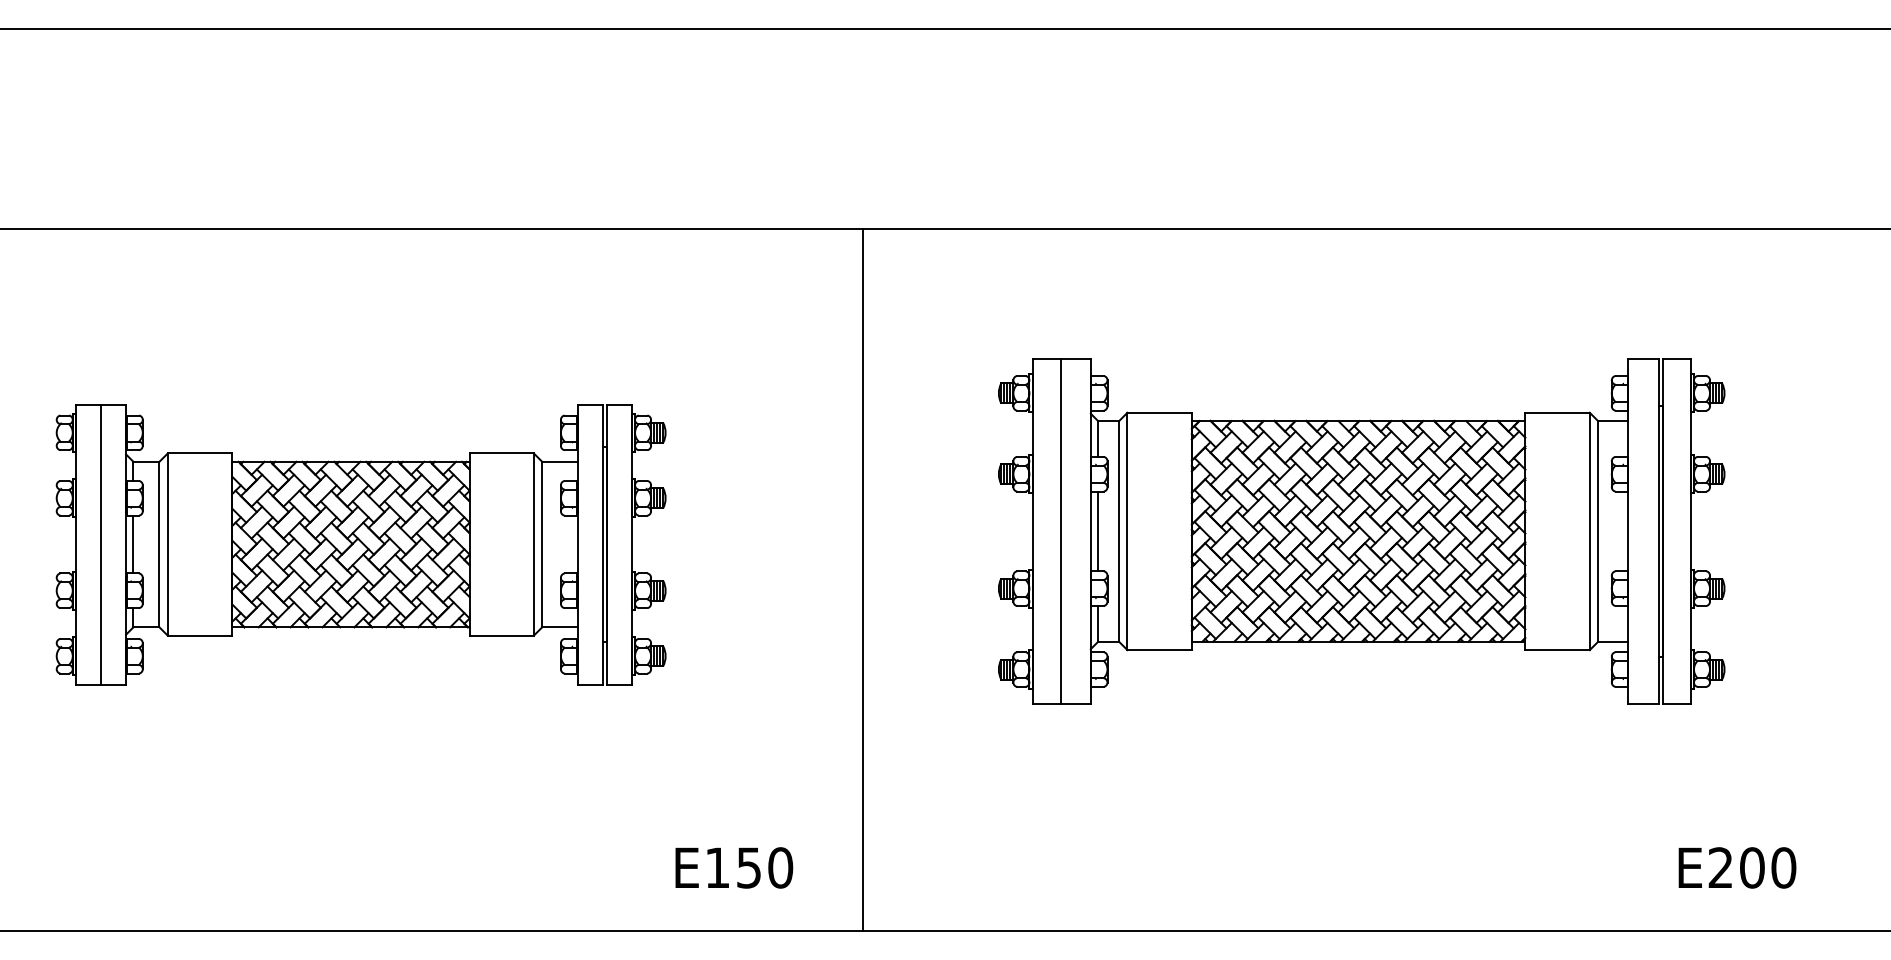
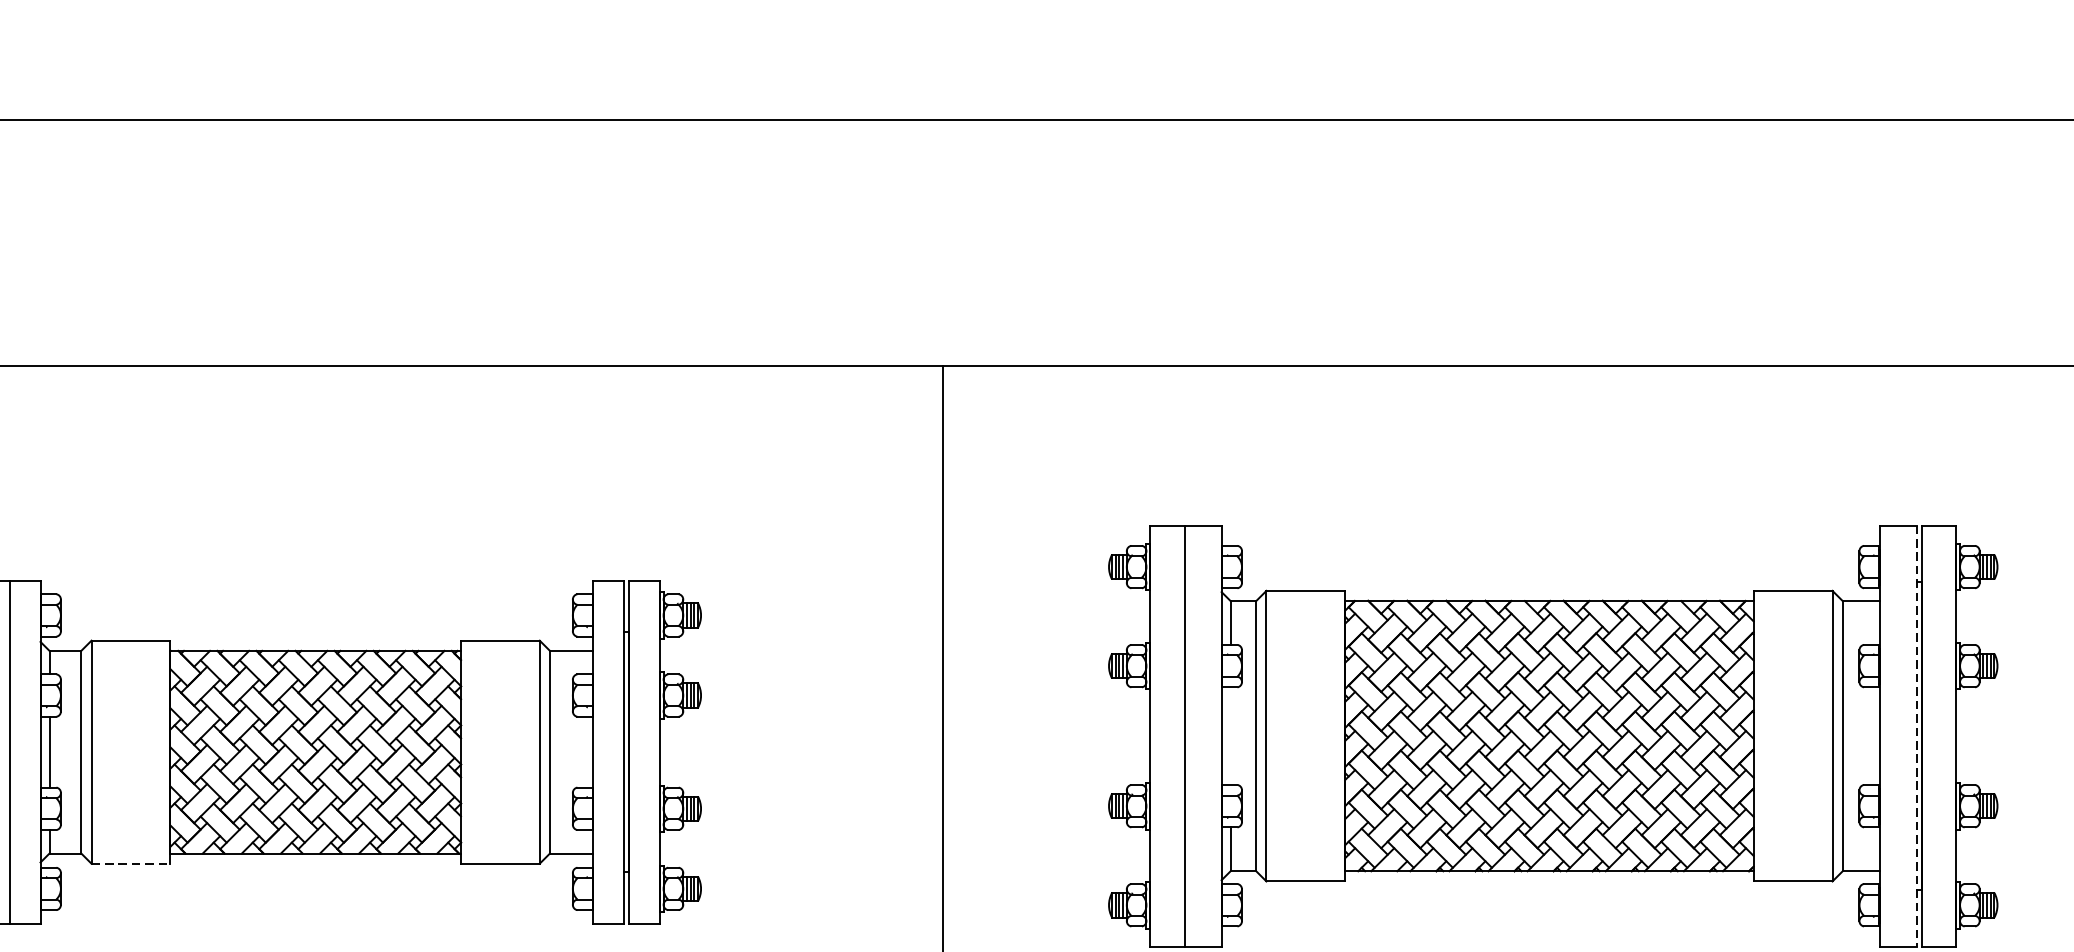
line: (1098, 531) -> (1231, 736), removed
line: (1658, 531) -> (1916, 736), solid -> dashed
line: (200, 635) -> (131, 863), solid -> dashed

